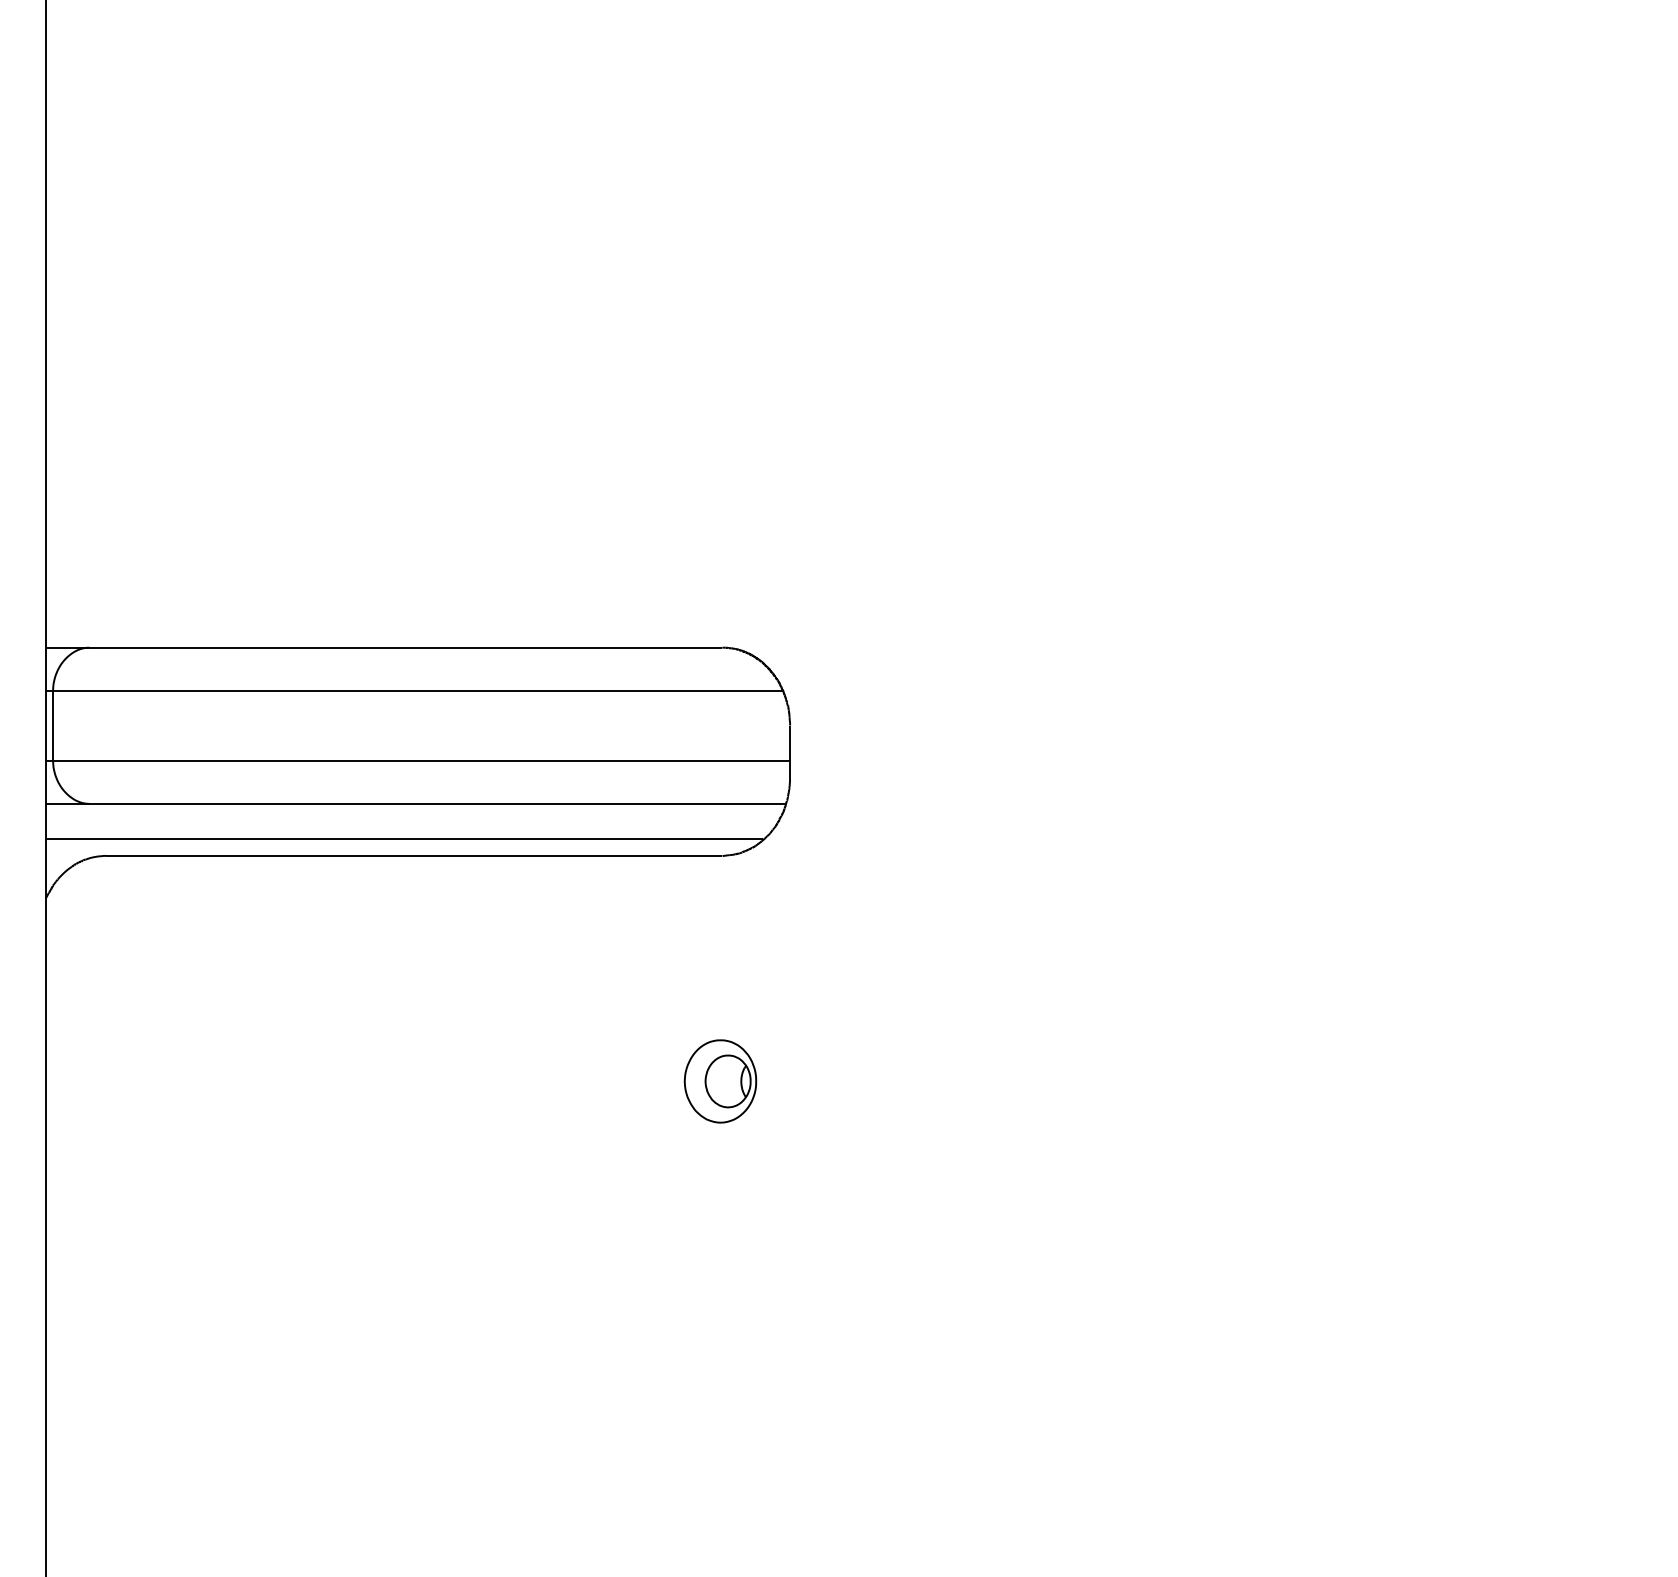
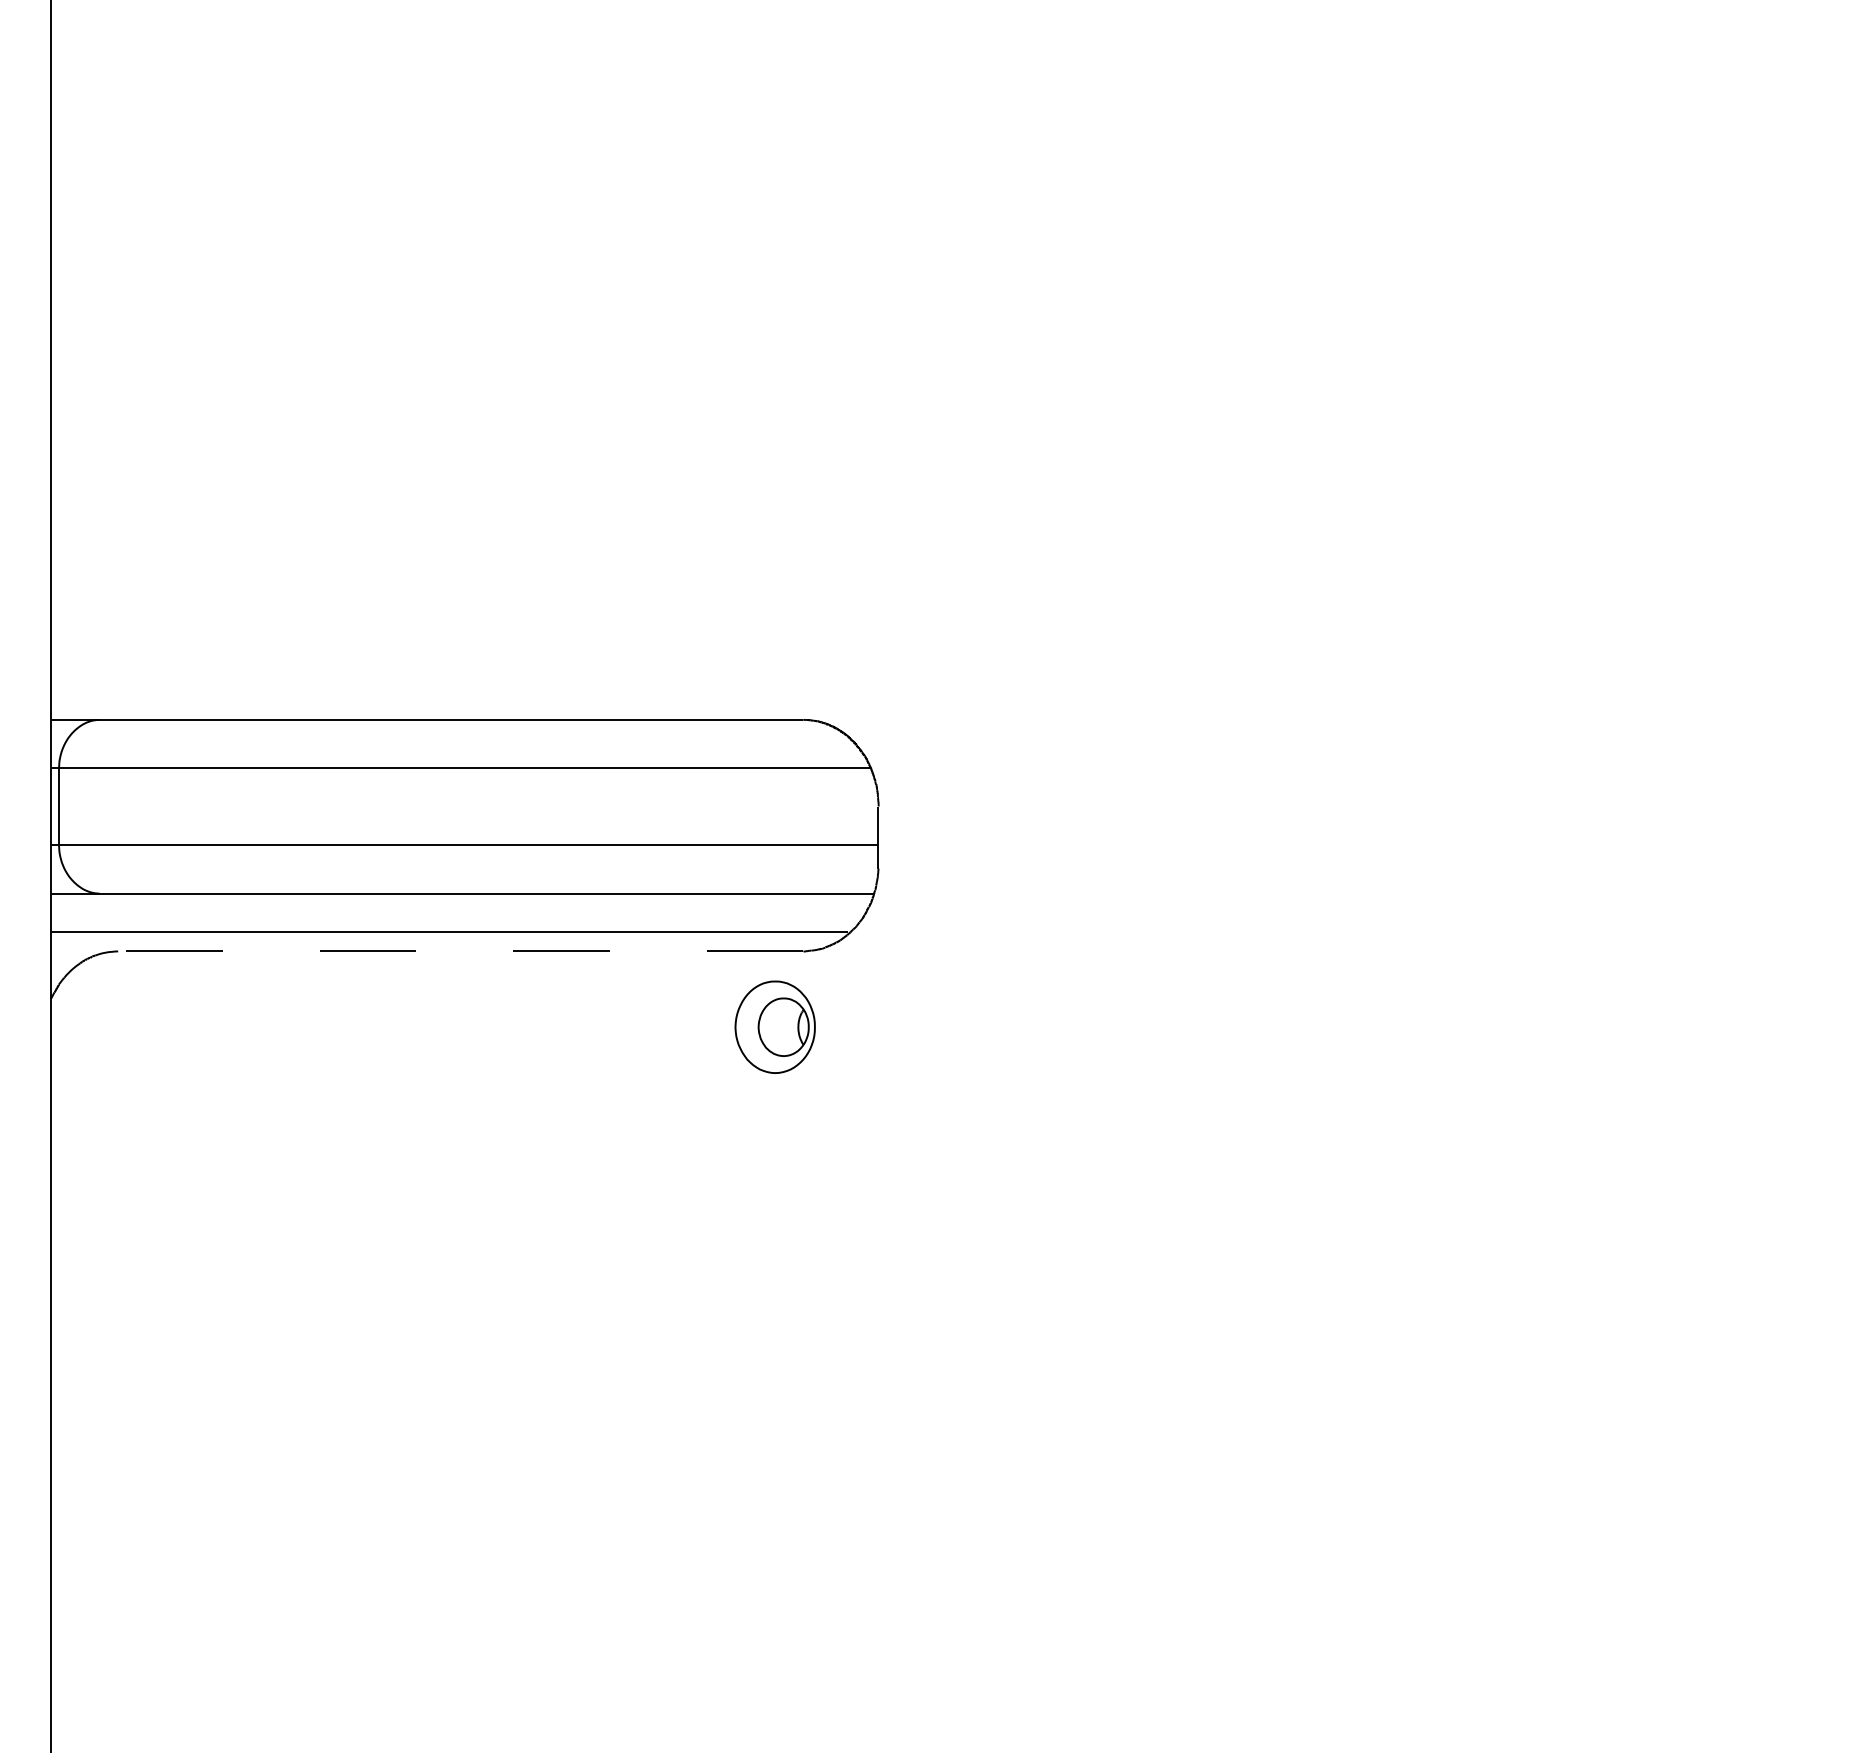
line: (414, 855) -> (460, 951), solid -> dashed
part: (719, 1080) -> (774, 1026), moved

